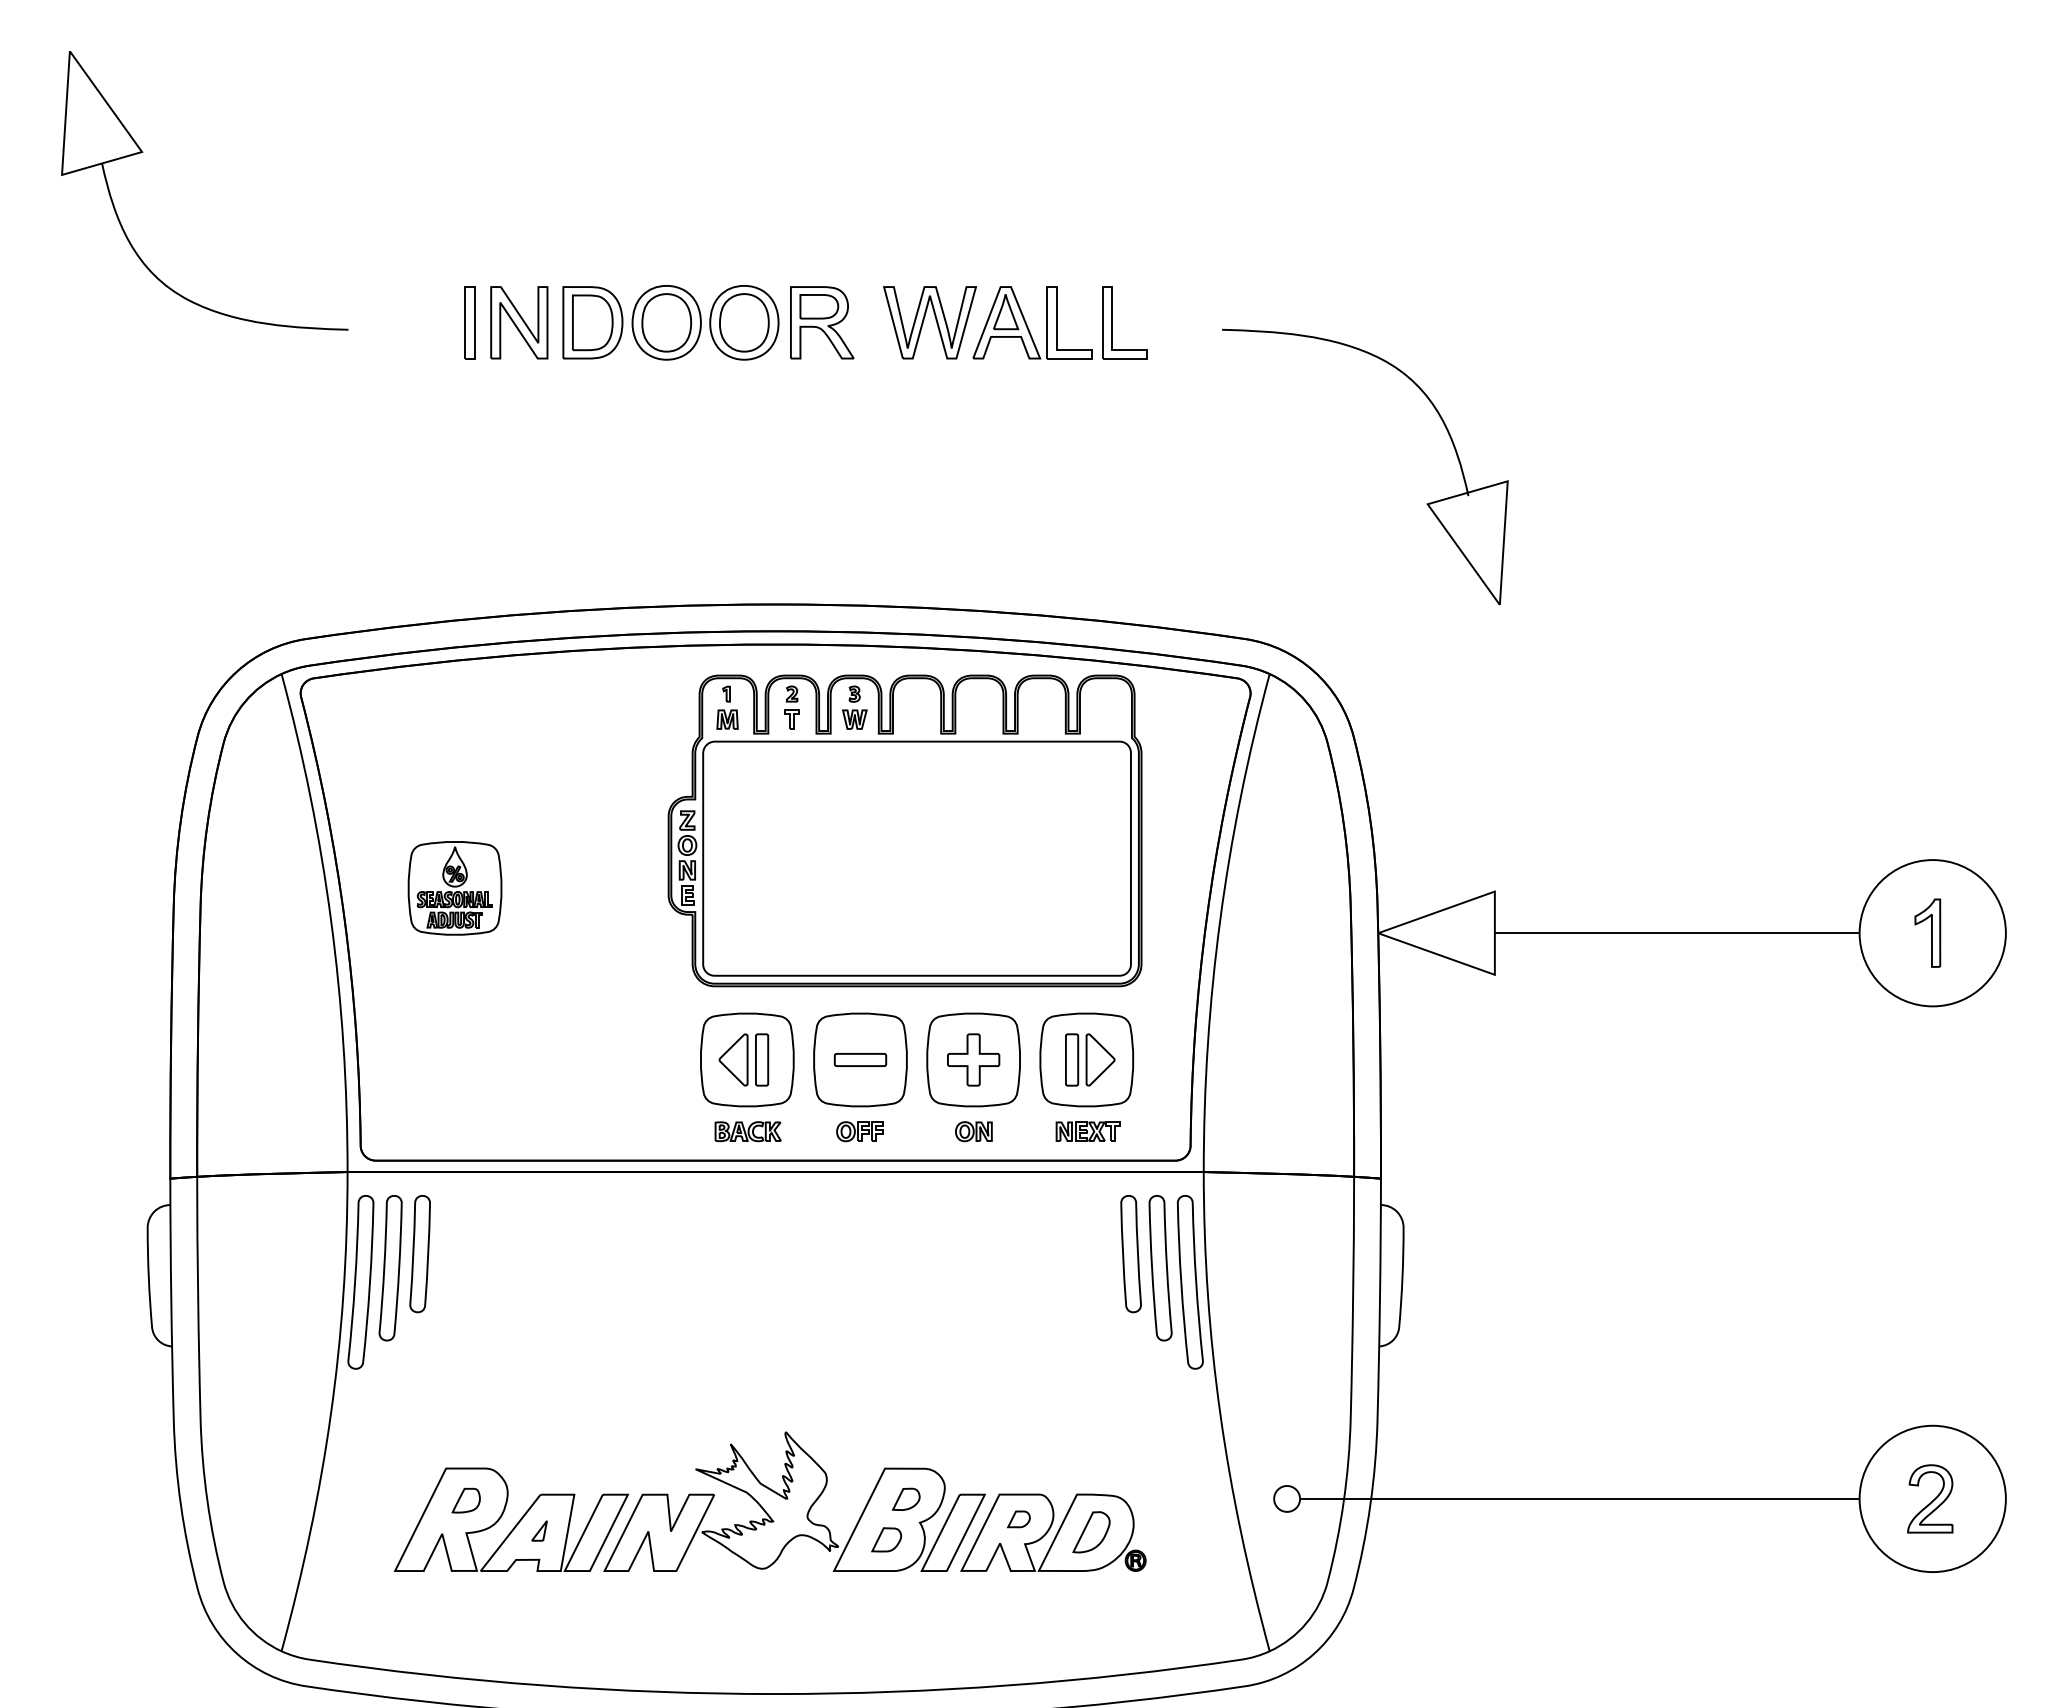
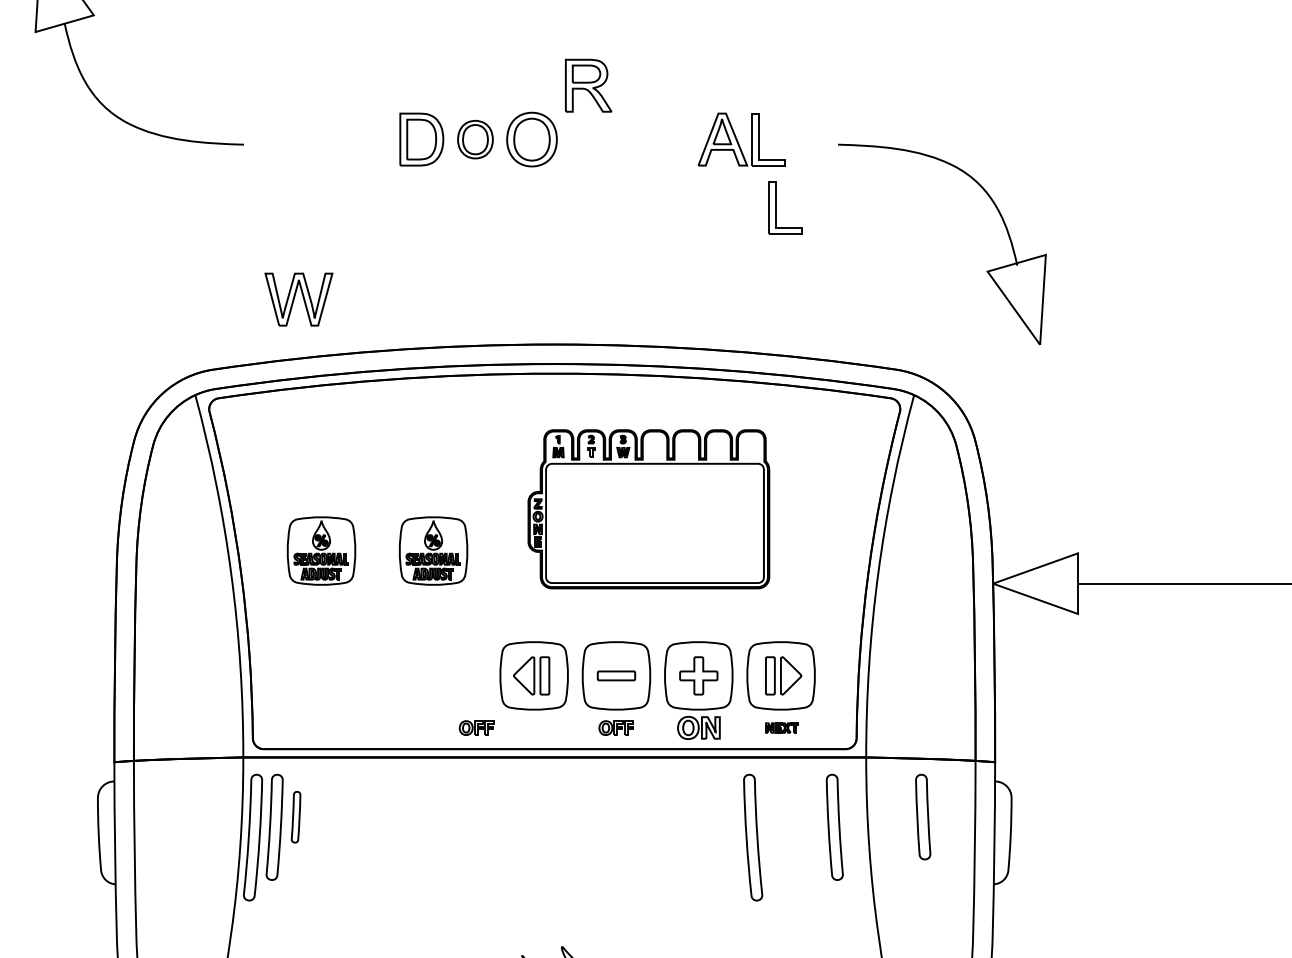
part: (469, 322) -> (332, 139), removed
part: (519, 322) -> (368, 139), removed
part: (666, 322) -> (475, 139), size x0.7
part: (822, 322) -> (588, 85), moved
part: (930, 322) -> (299, 299), moved
part: (1112, 322) -> (776, 207), moved
part: (1426, 503) -> (986, 271), moved
part: (904, 830) -> (648, 508), size x0.7
part: (608, 888) -> (433, 551), added
part: (667, 1131) -> (476, 727), added
part: (747, 1131) -> (534, 727), removed
part: (973, 1131) -> (698, 727), size x1.6
part: (1087, 1131) -> (781, 727), size x0.7
part: (419, 1254) -> (295, 817), size x0.6
part: (1130, 1254) -> (922, 817), moved
part: (1190, 1282) -> (753, 837), moved

